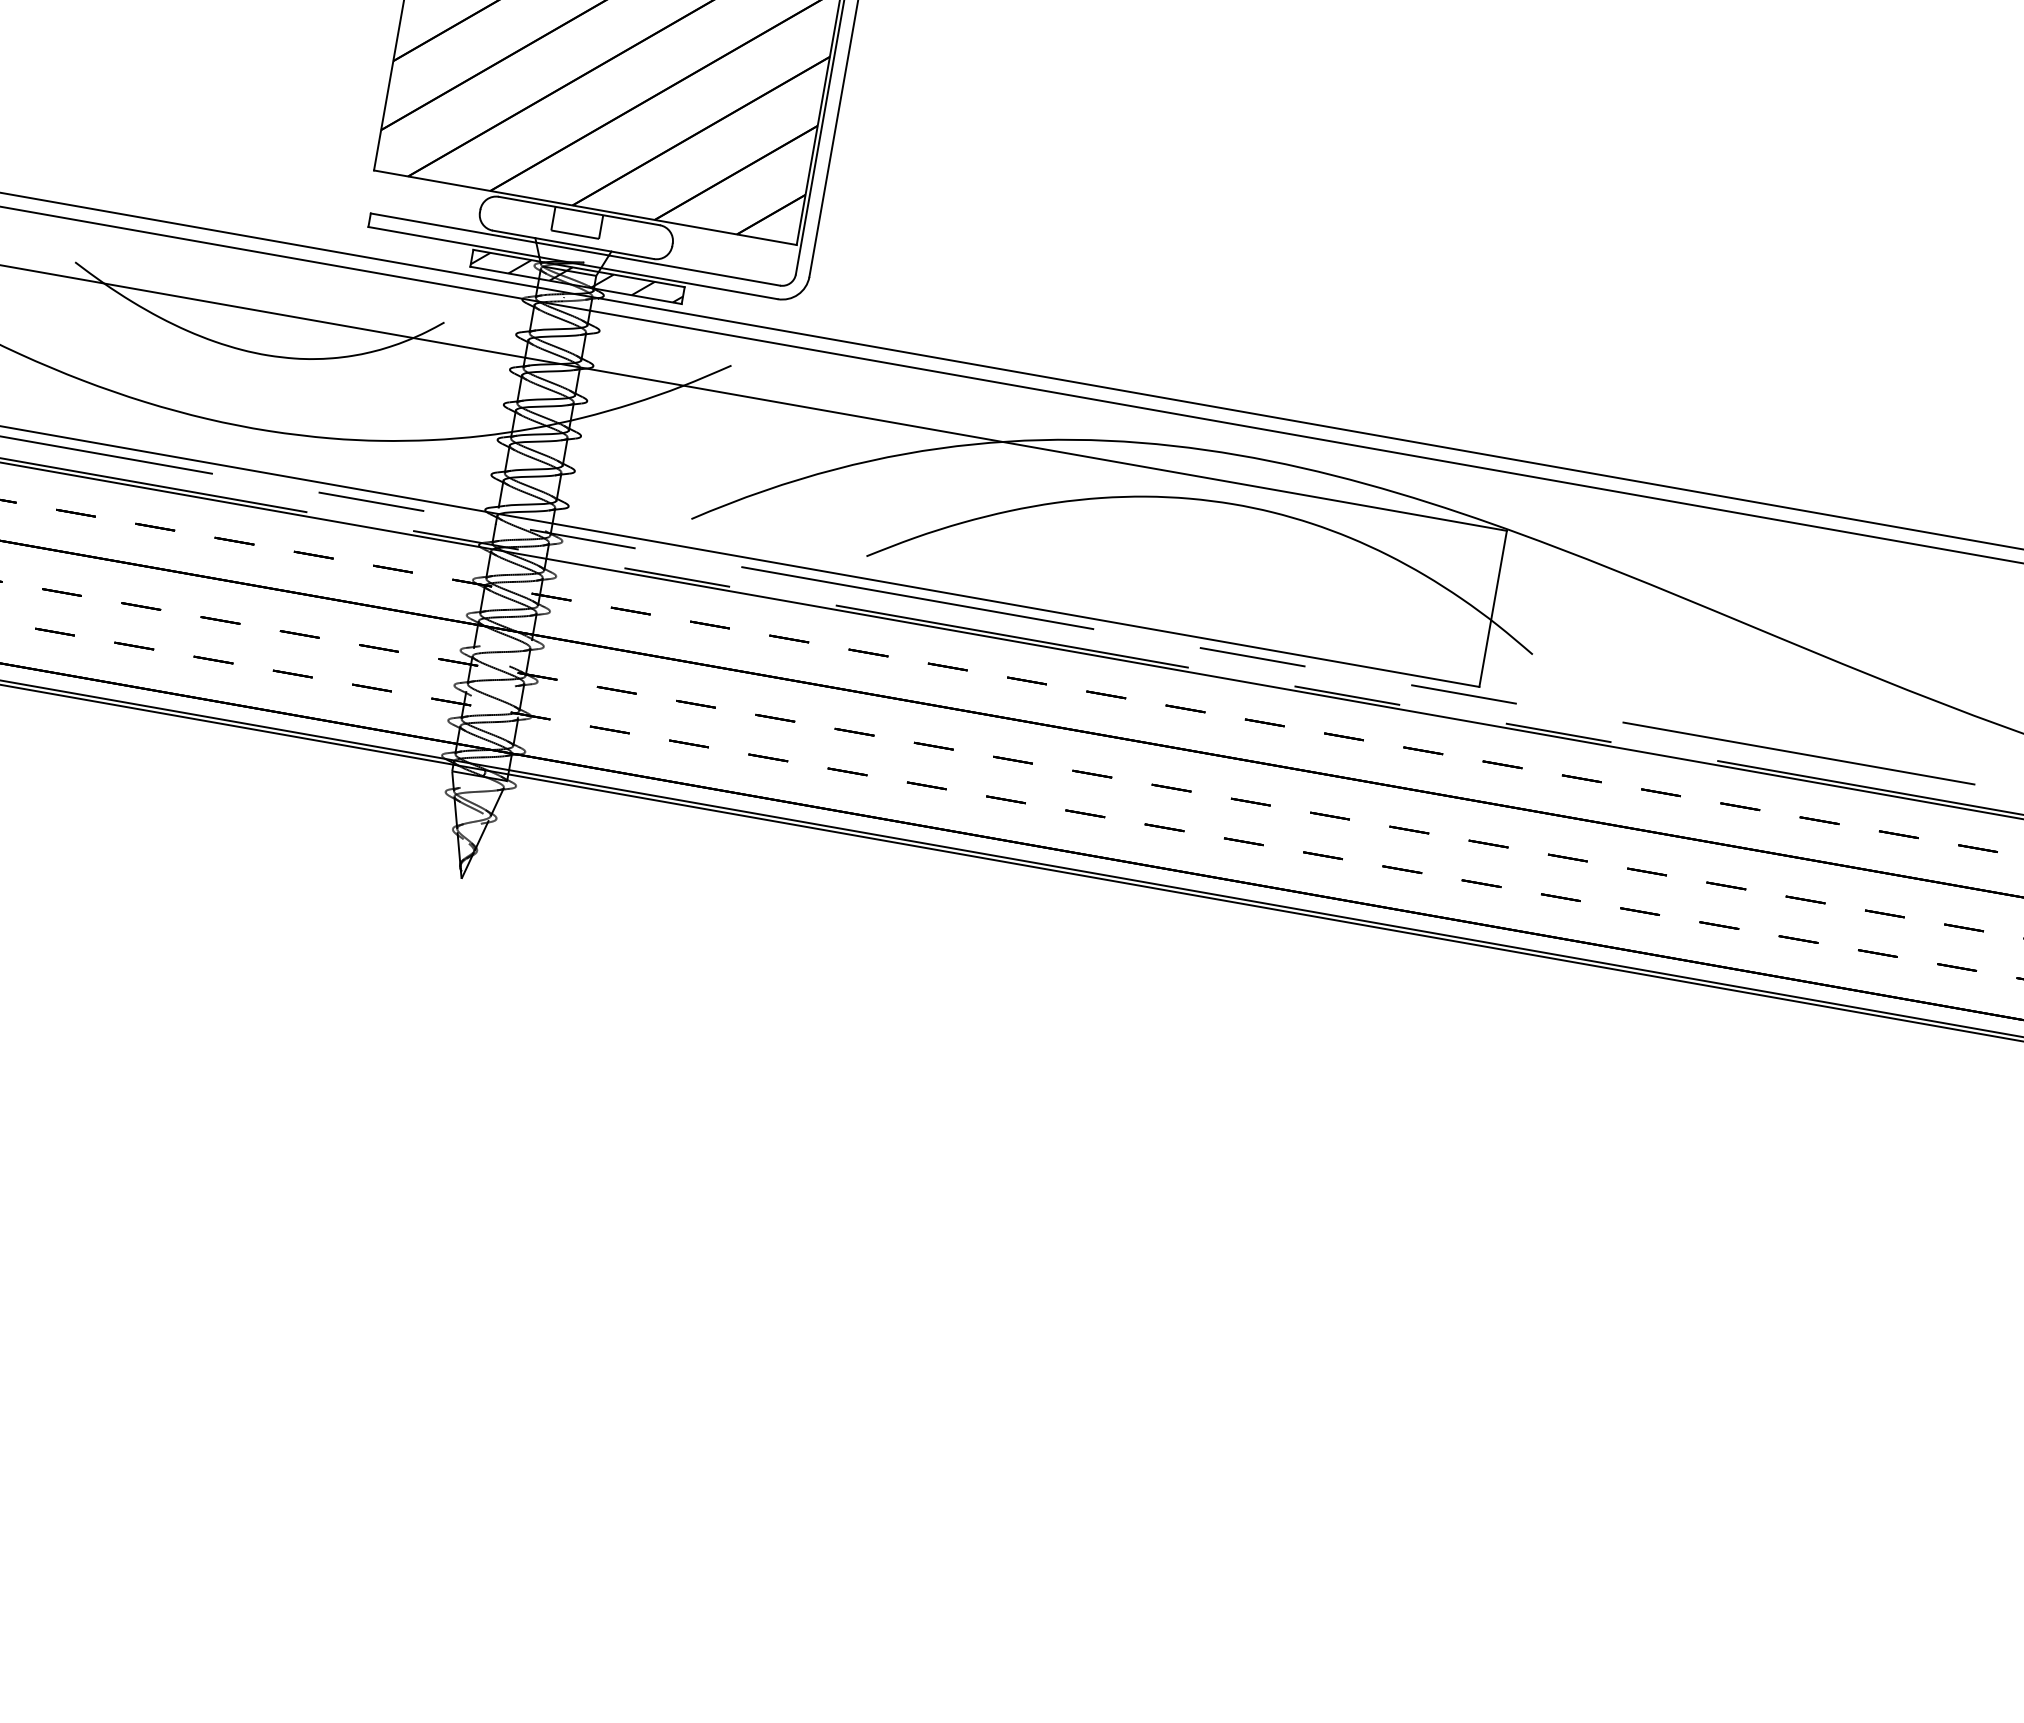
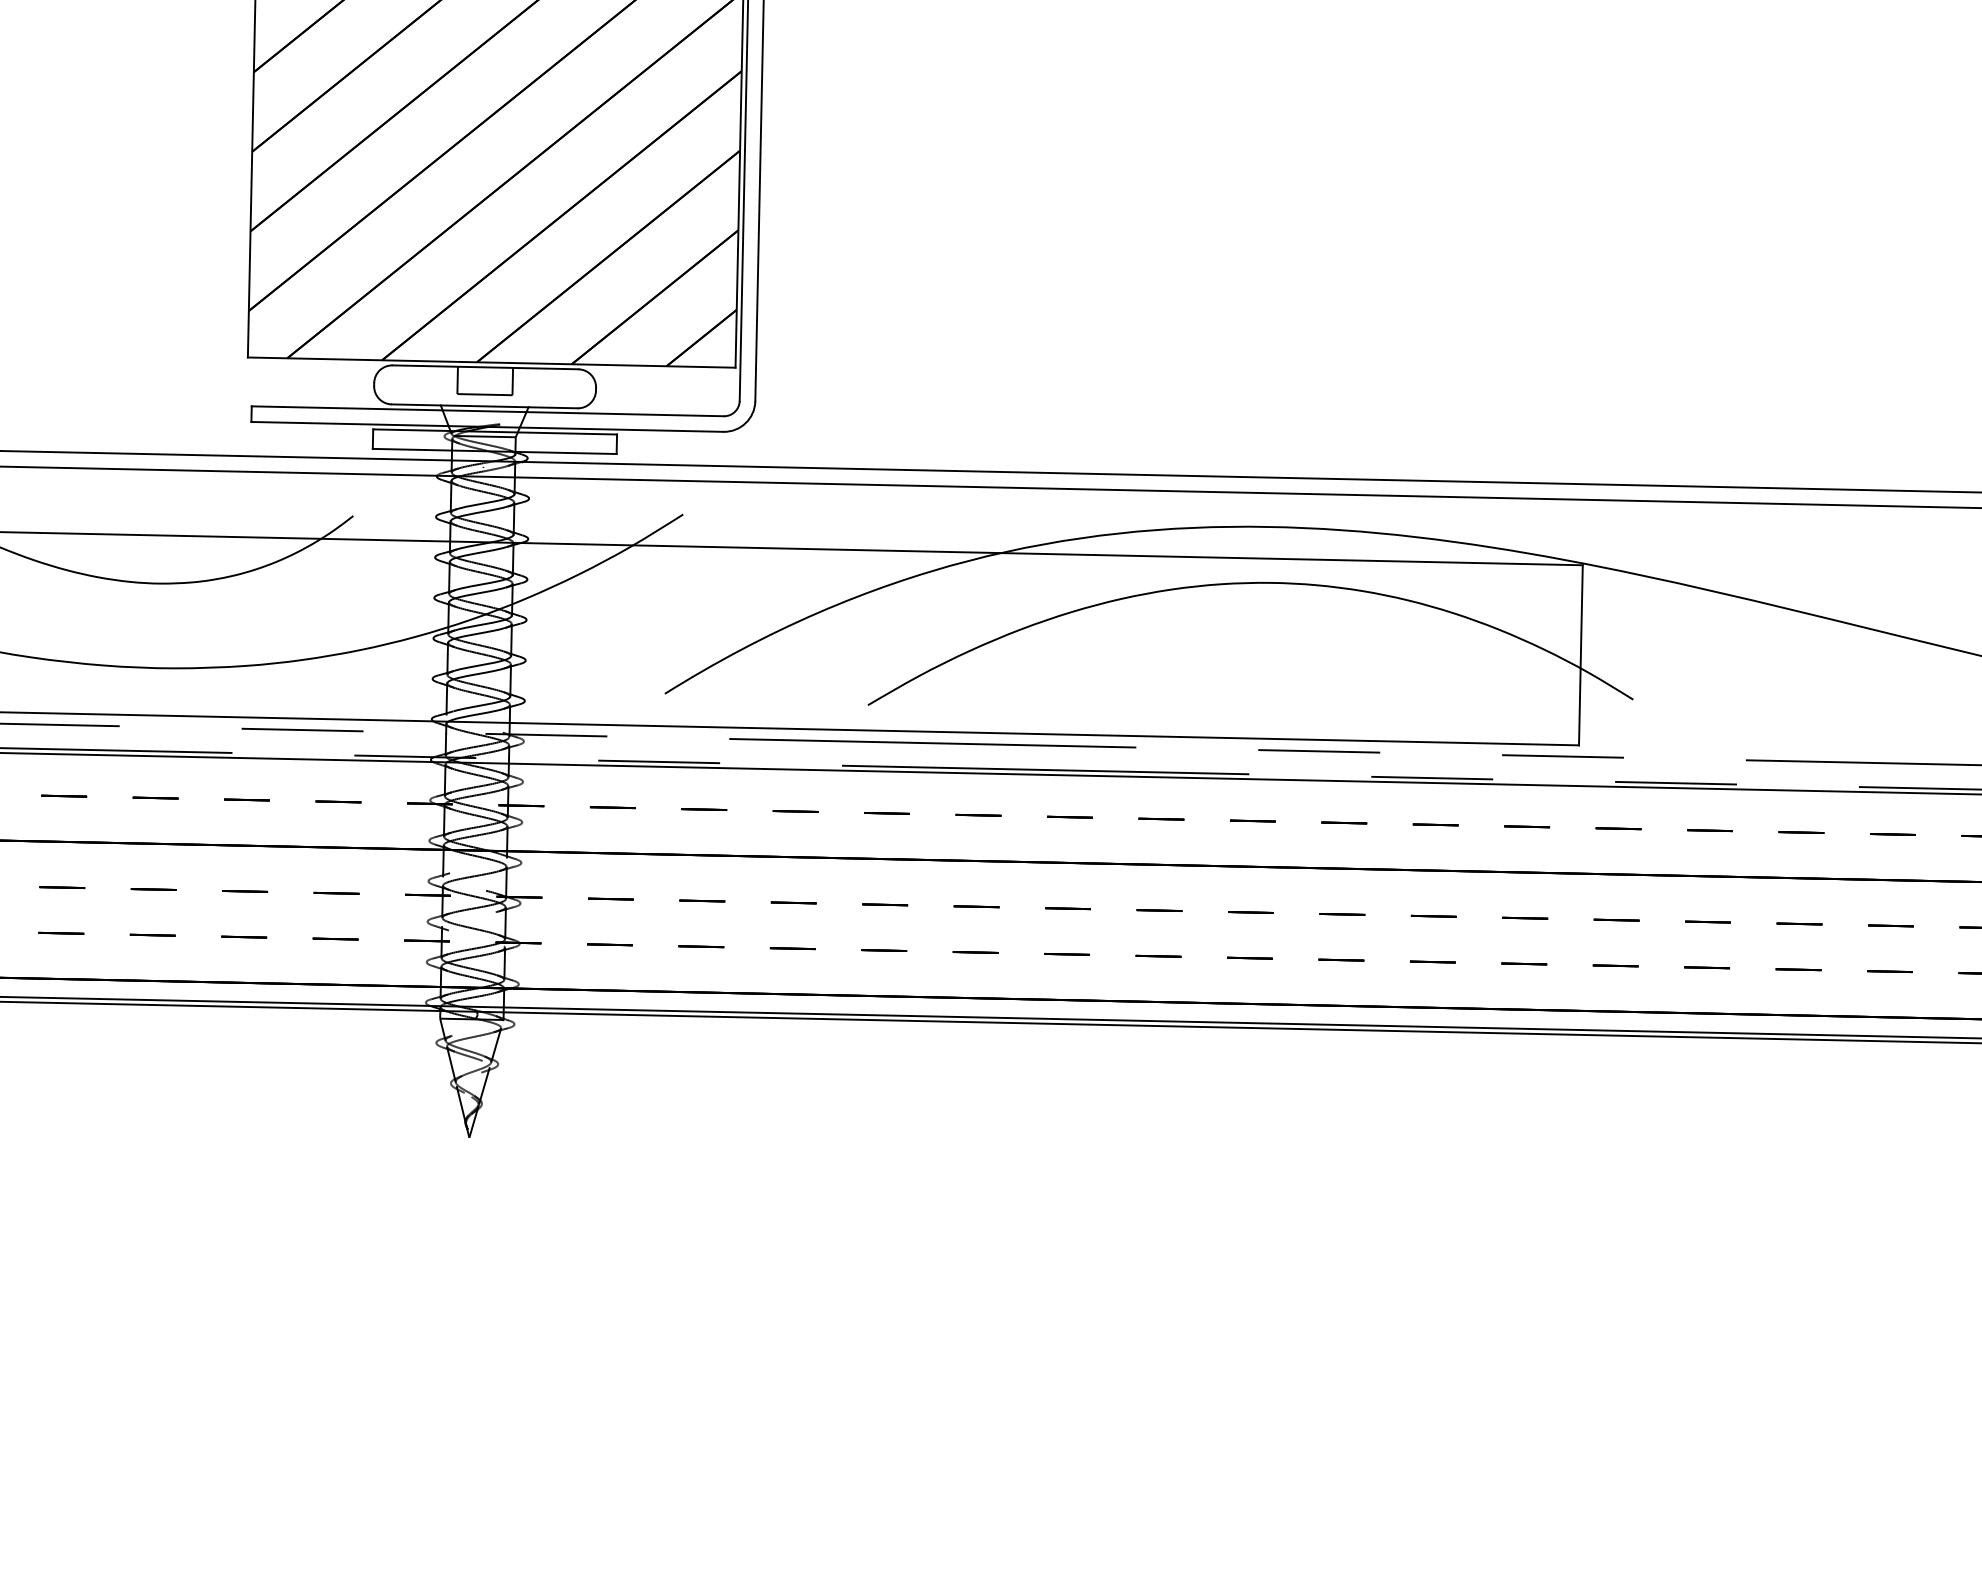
hatch: (576, 277) -> (493, 442), removed

